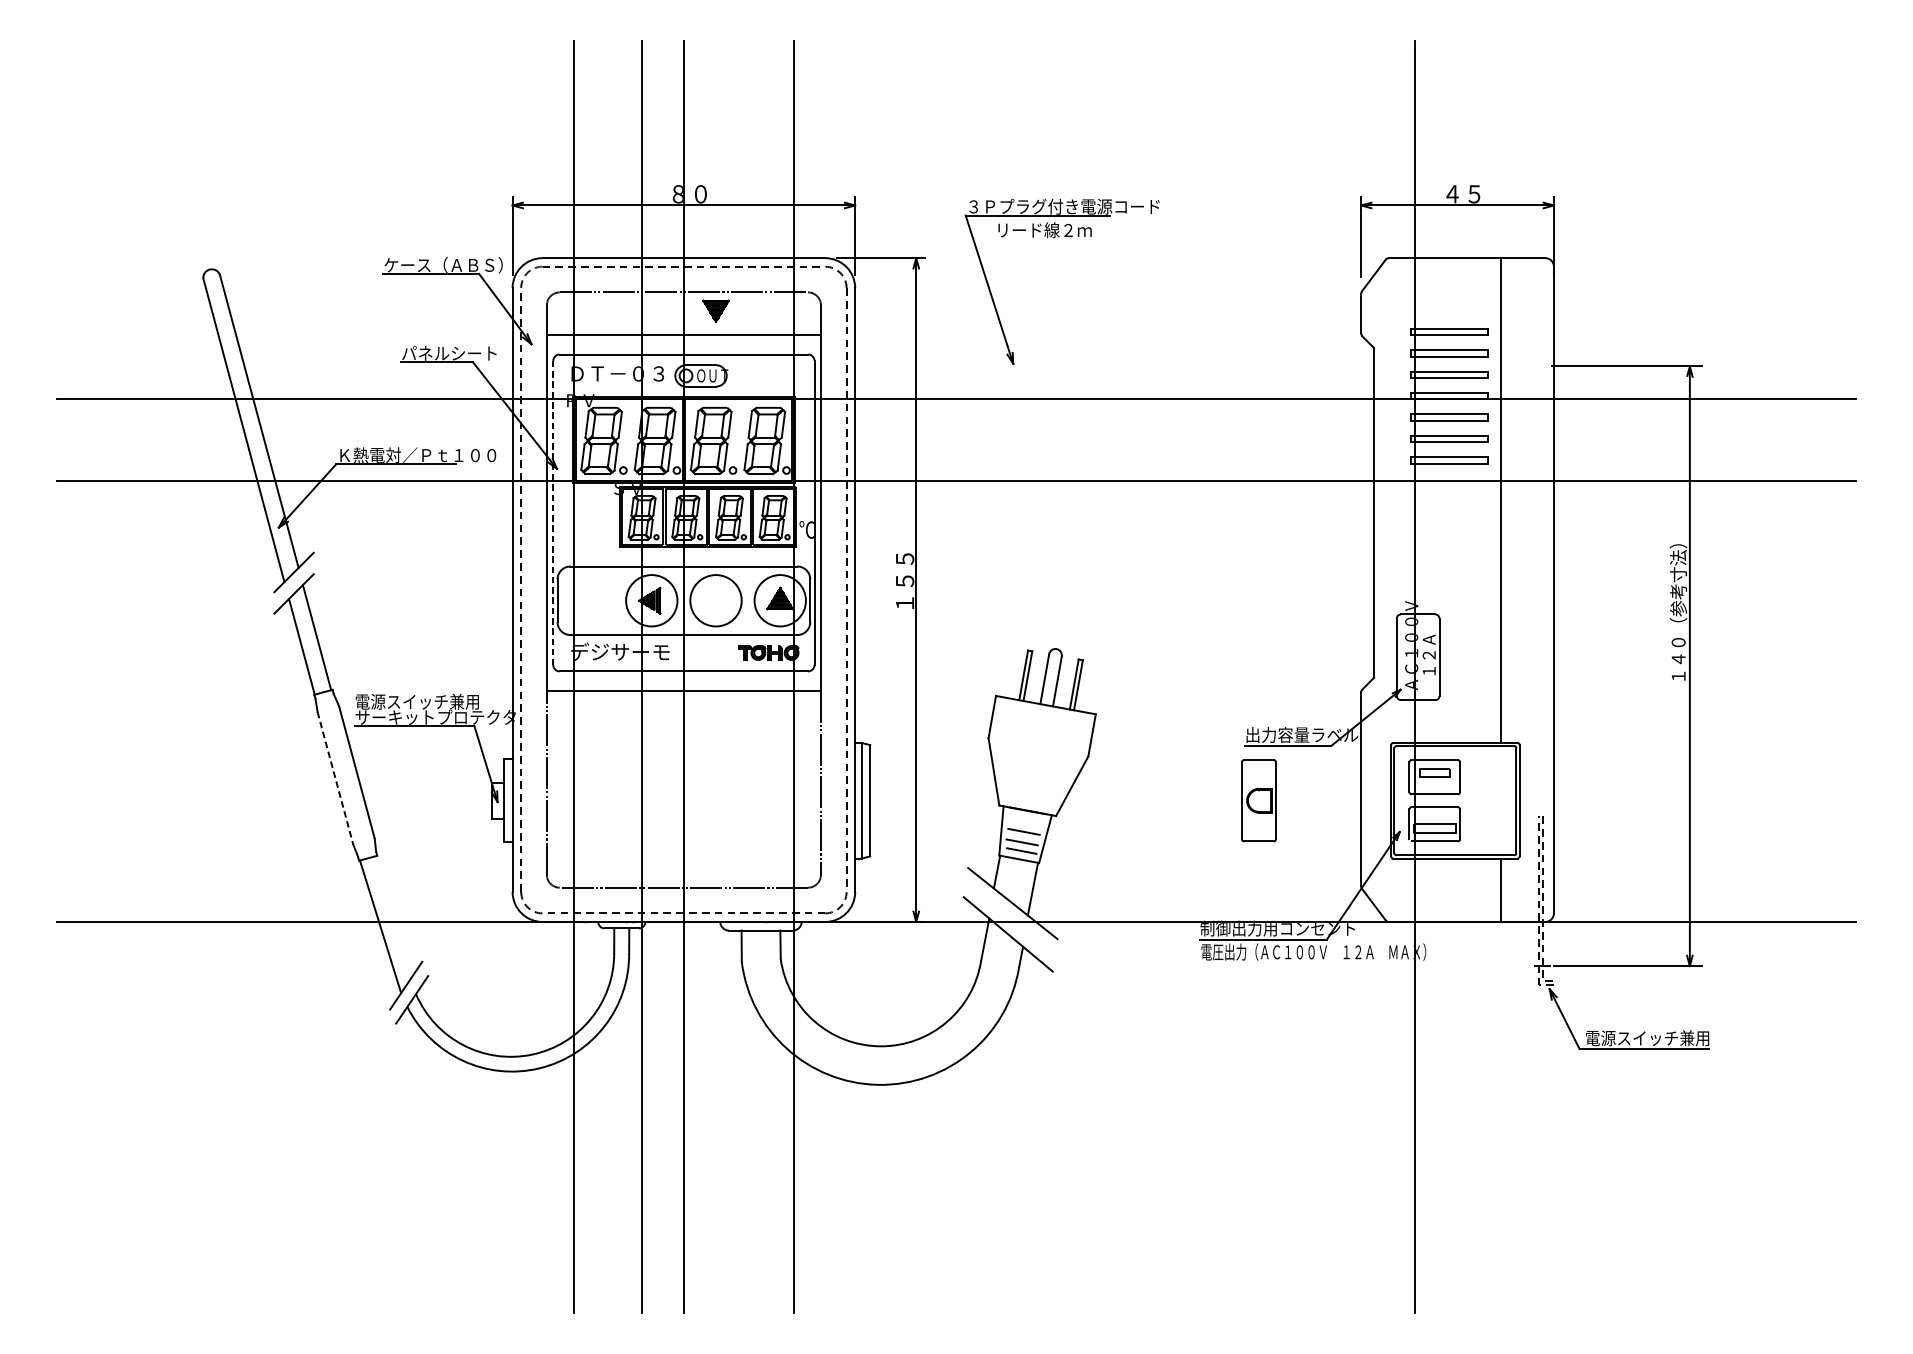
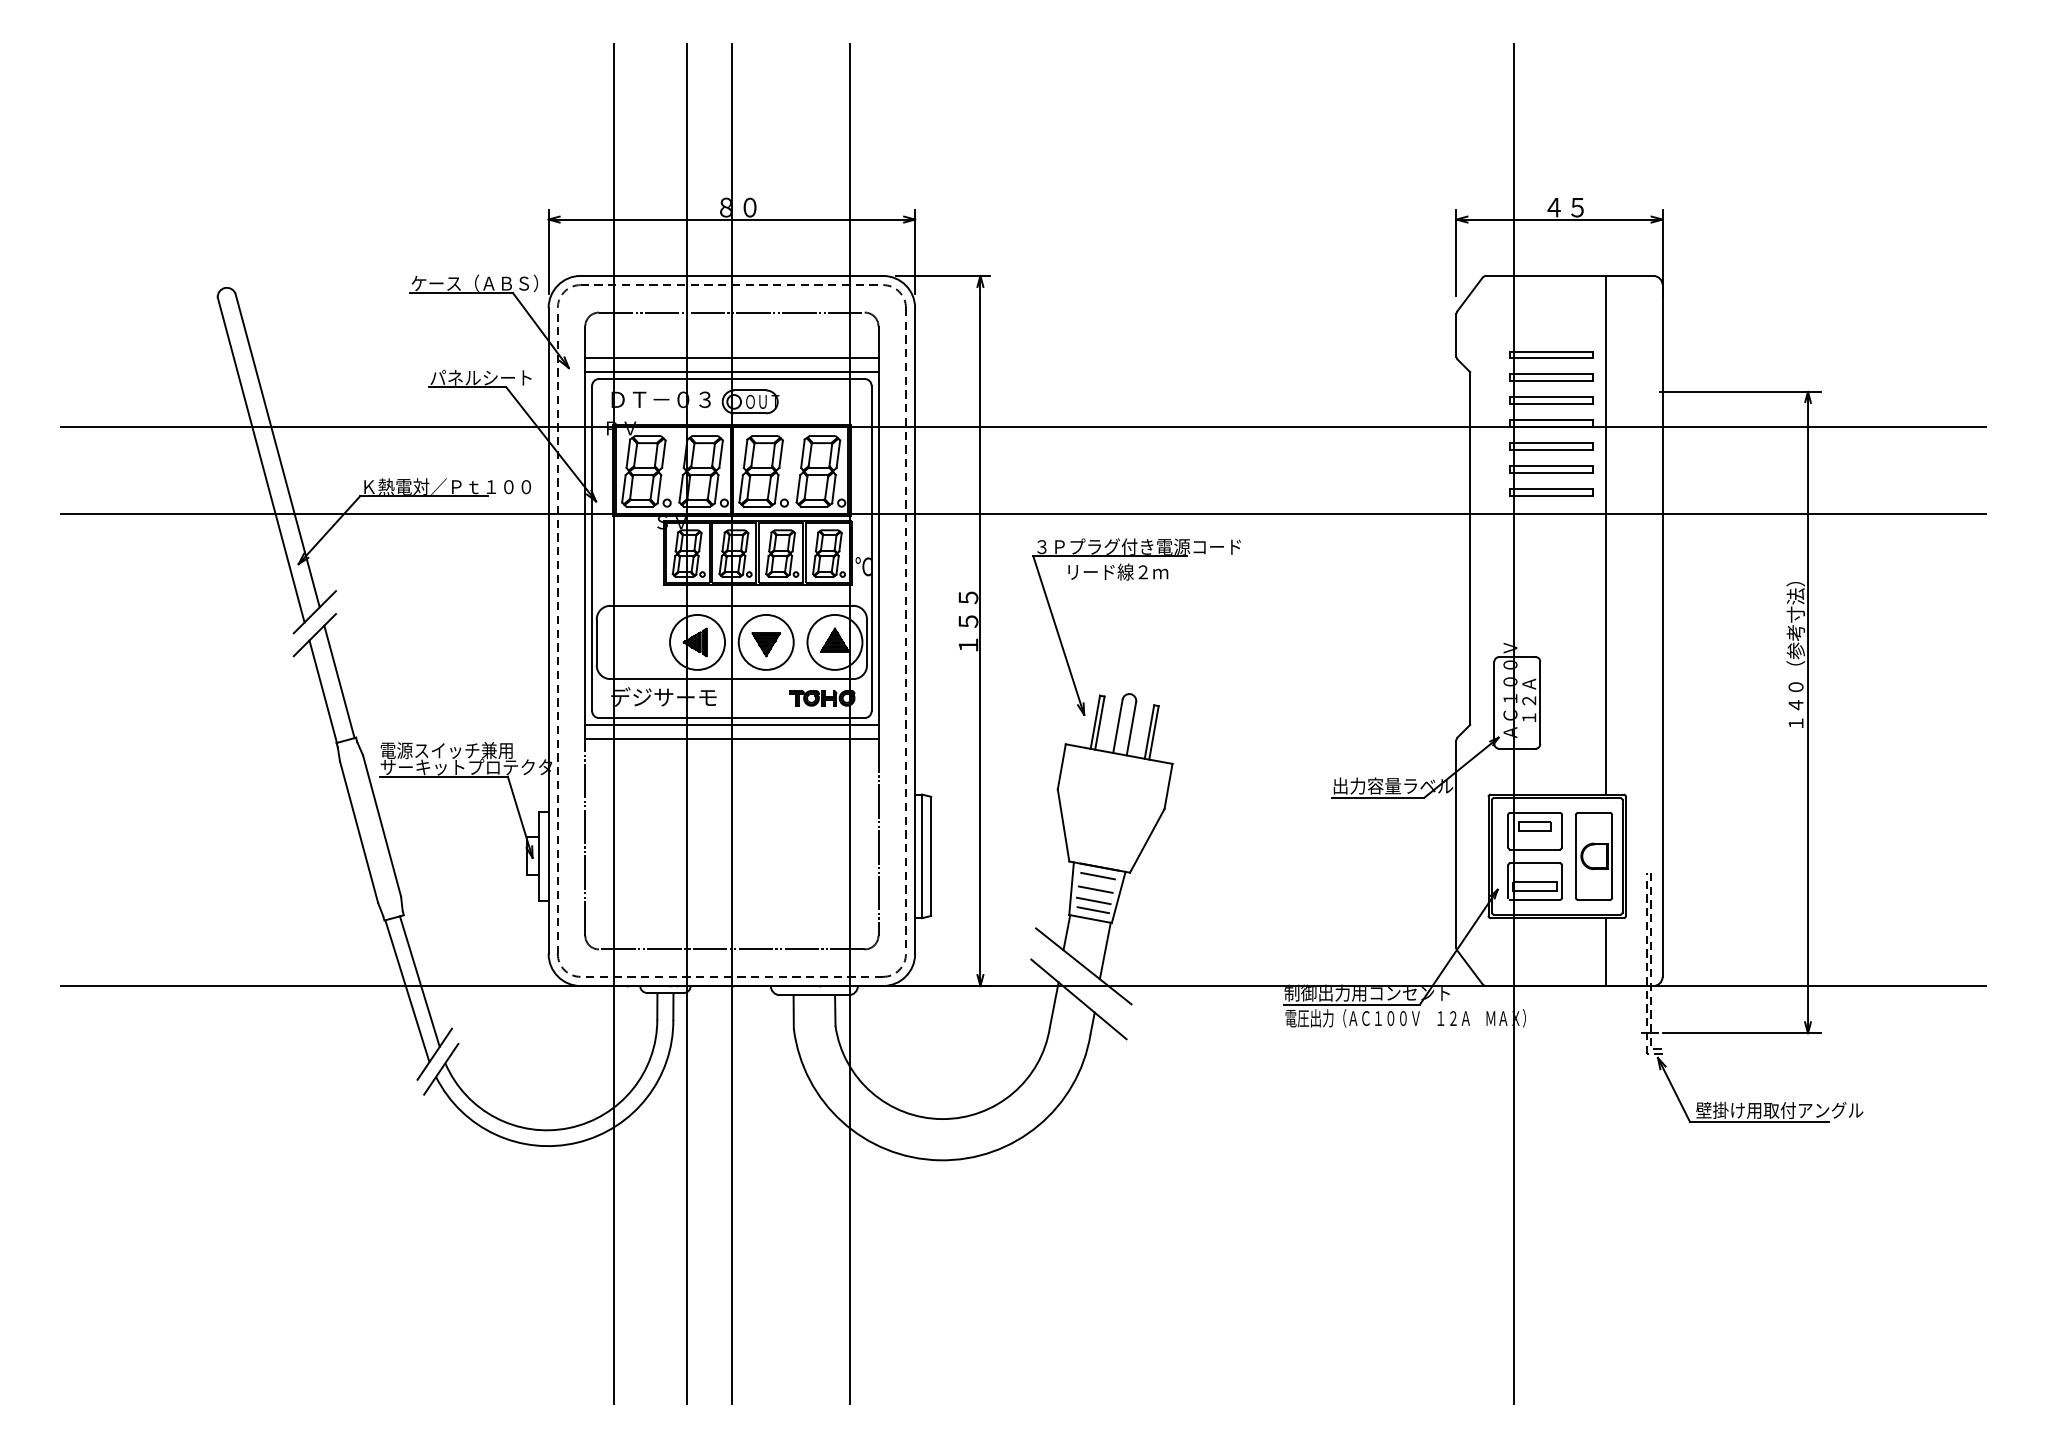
part: (1054, 238) -> (1128, 580), moved
part: (715, 311) -> (765, 644), moved
line: (683, 348) -> (731, 372), added
line: (553, 512) -> (592, 548), dashed -> solid
line: (683, 677) -> (731, 724), added
line: (335, 778) -> (359, 832), dashed -> solid
part: (1258, 800) -> (1593, 856), moved
line: (1025, 818) -> (1097, 875), added
line: (391, 917) -> (419, 981), added
text: (1663, 1037) -> (1779, 1109), 電源スイッチ兼用 -> 壁掛け用取付アングル

